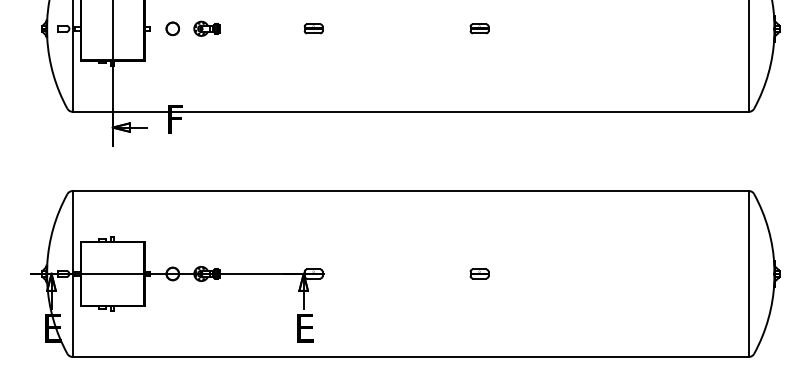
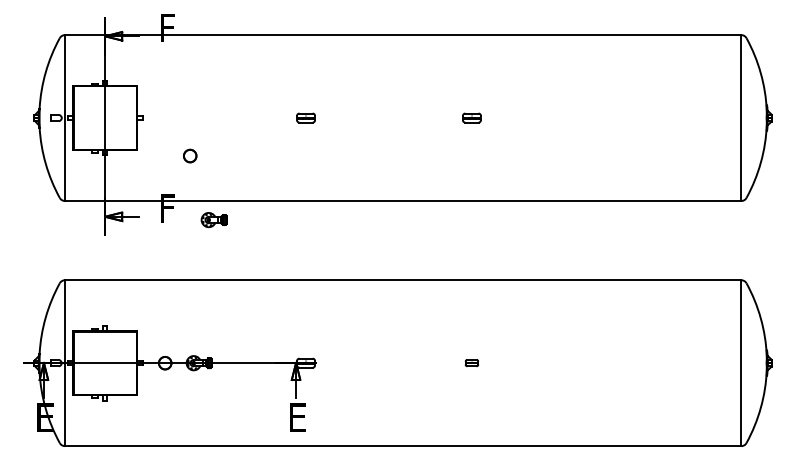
part: (173, 28) -> (190, 155), moved
part: (206, 29) -> (213, 220), moved
part: (479, 273) -> (471, 362), size x0.7

